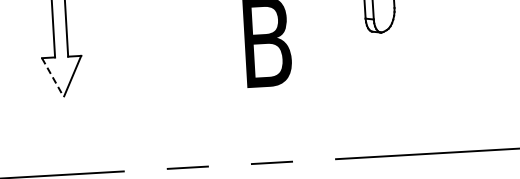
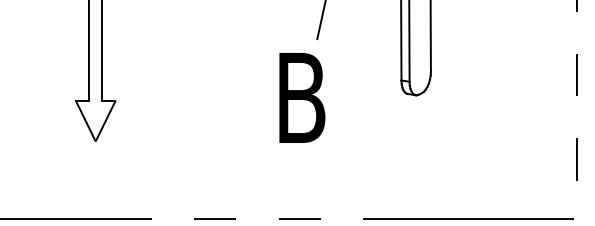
line: (52, 77) -> (85, 121), dashed -> solid

